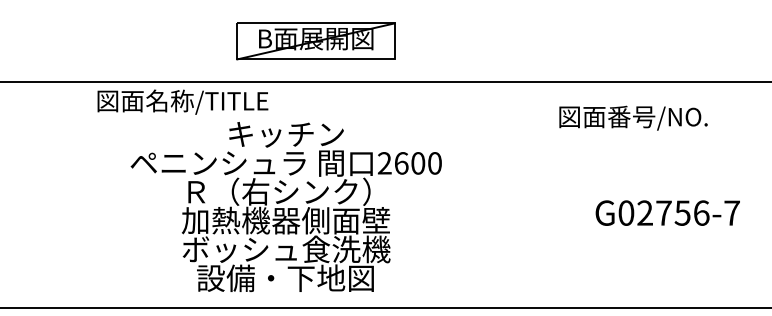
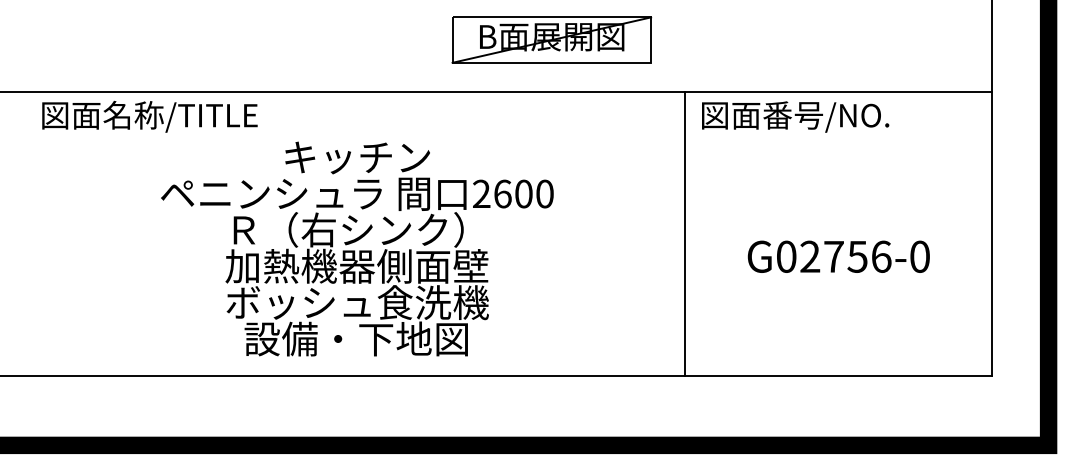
part: (315, 40) -> (551, 39), moved
text: (182, 101) -> (149, 116), moved
text: (633, 117) -> (795, 116), moved
line: (546, 194) -> (685, 233), added
text: (731, 212) -> (919, 256), G02756-7 -> G02756-0

